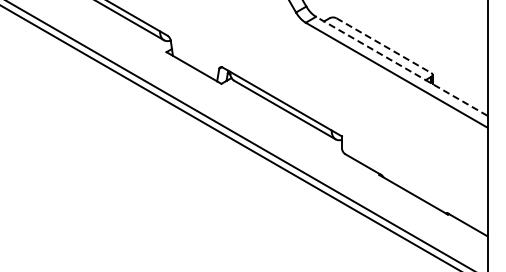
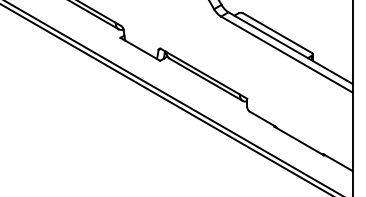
line: (383, 45) -> (277, 33), dashed -> solid
line: (401, 66) -> (290, 48), dashed -> solid

